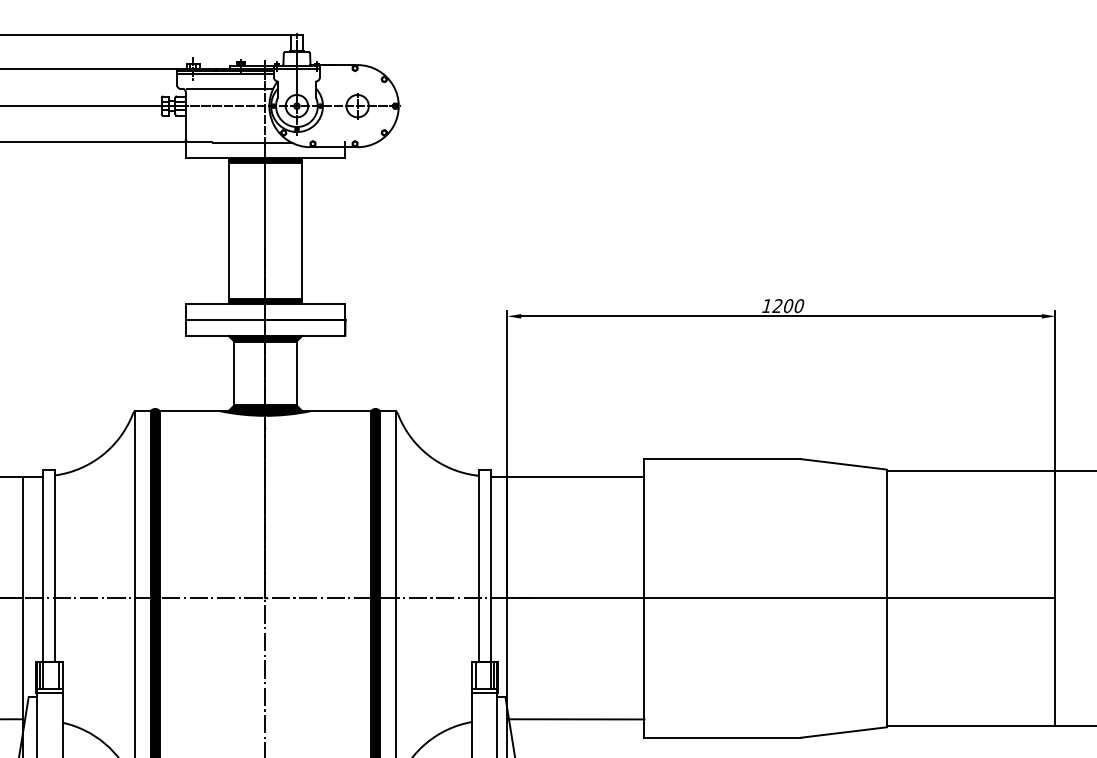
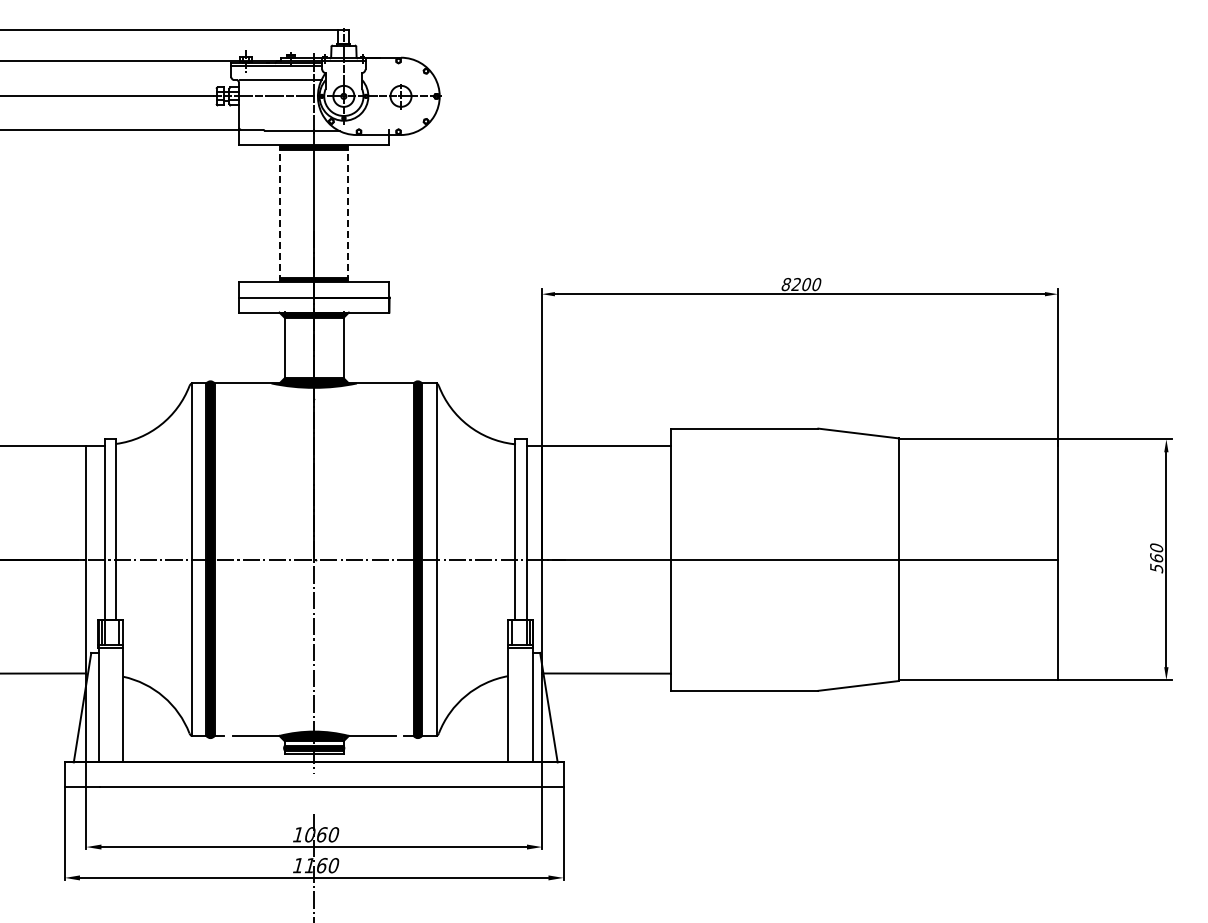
line: (229, 230) -> (280, 213), solid -> dashed
line: (301, 230) -> (348, 213), solid -> dashed
text: (767, 306) -> (786, 284), 1200 -> 8200

